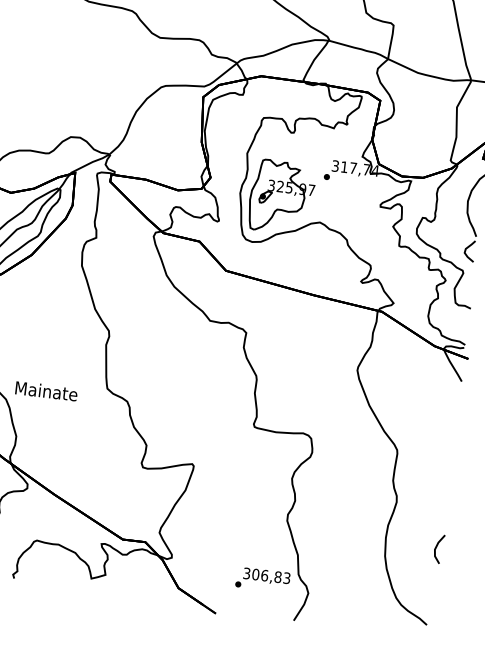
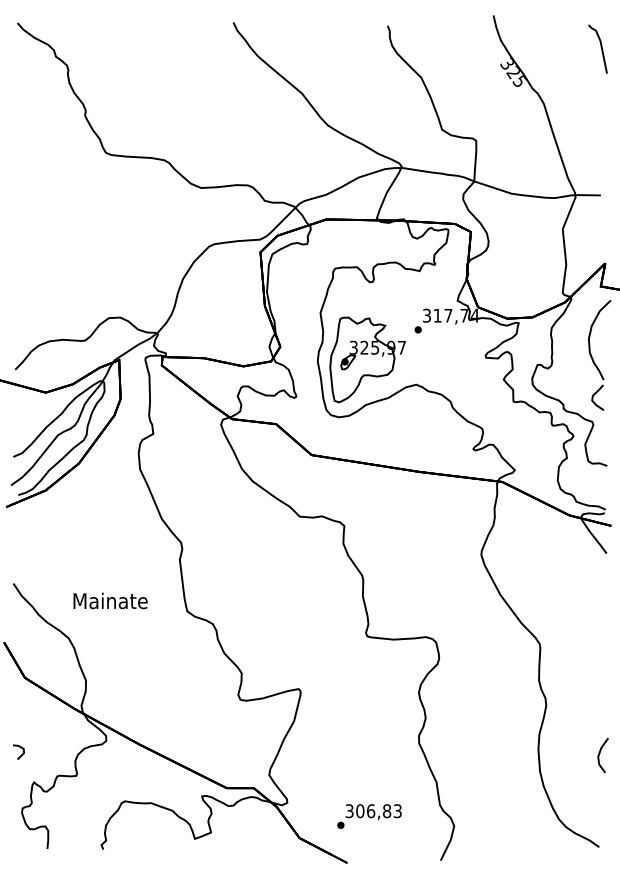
text: (46, 390) -> (110, 600), moved
text: (262, 579) -> (369, 816), moved

